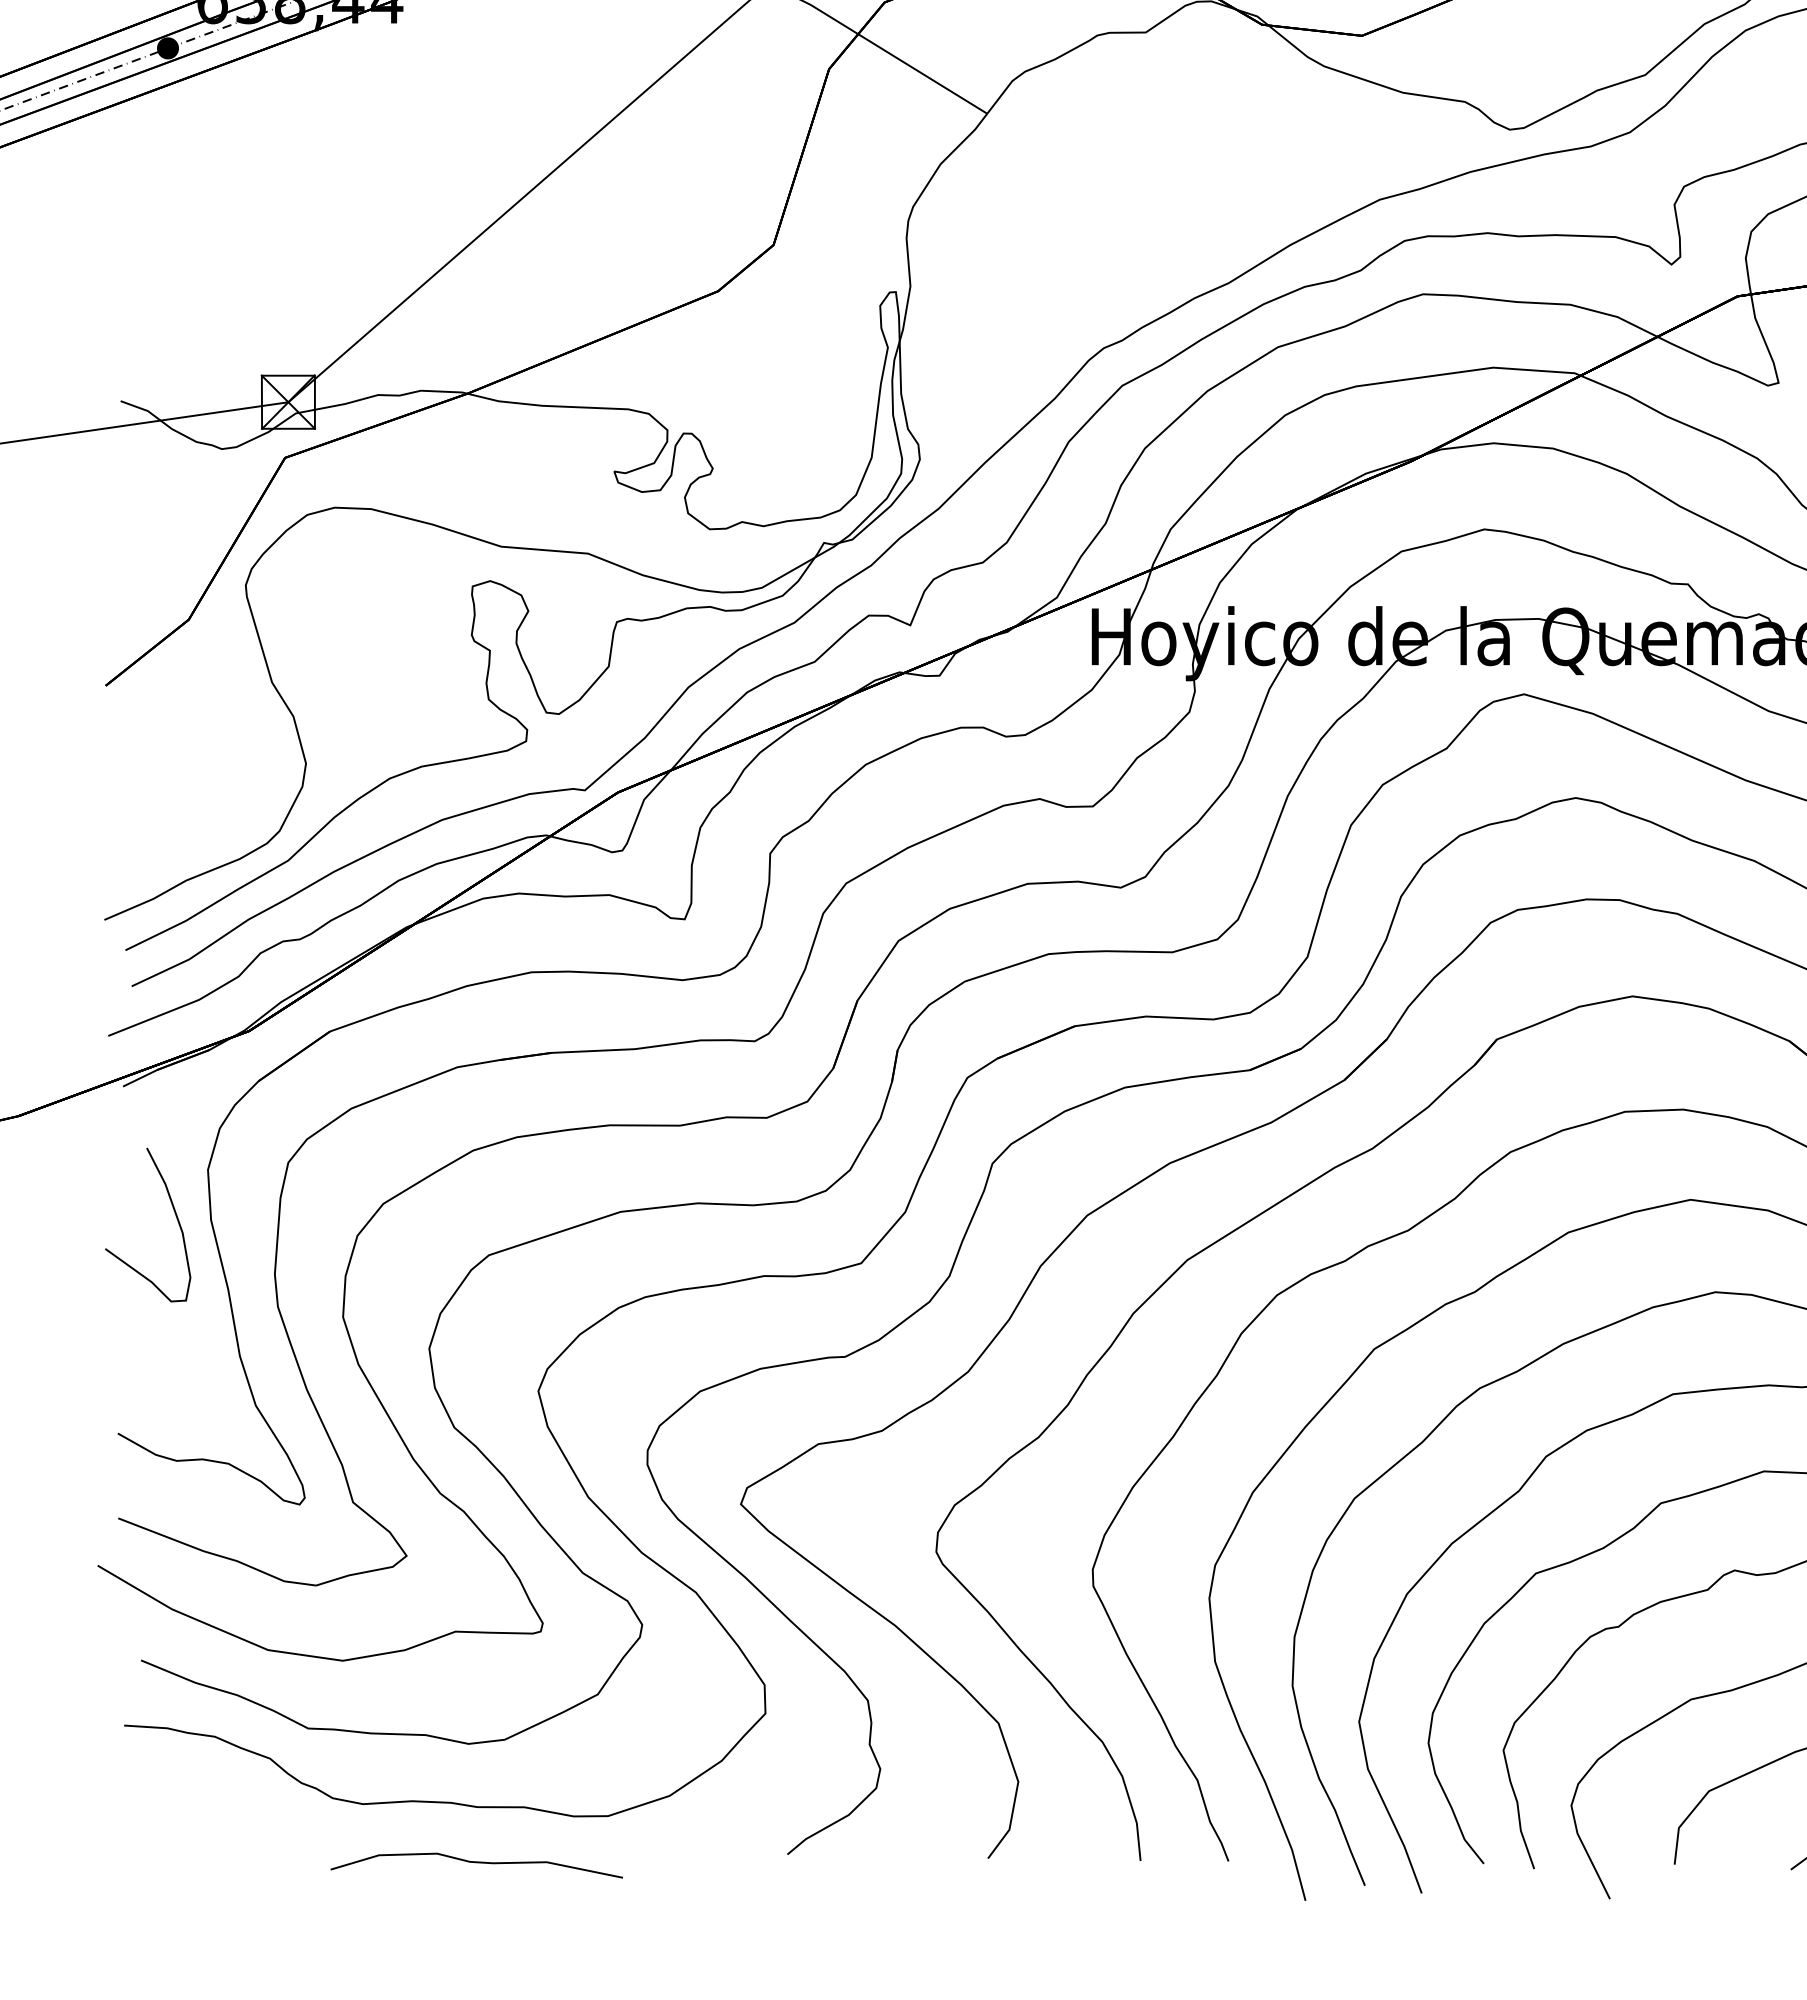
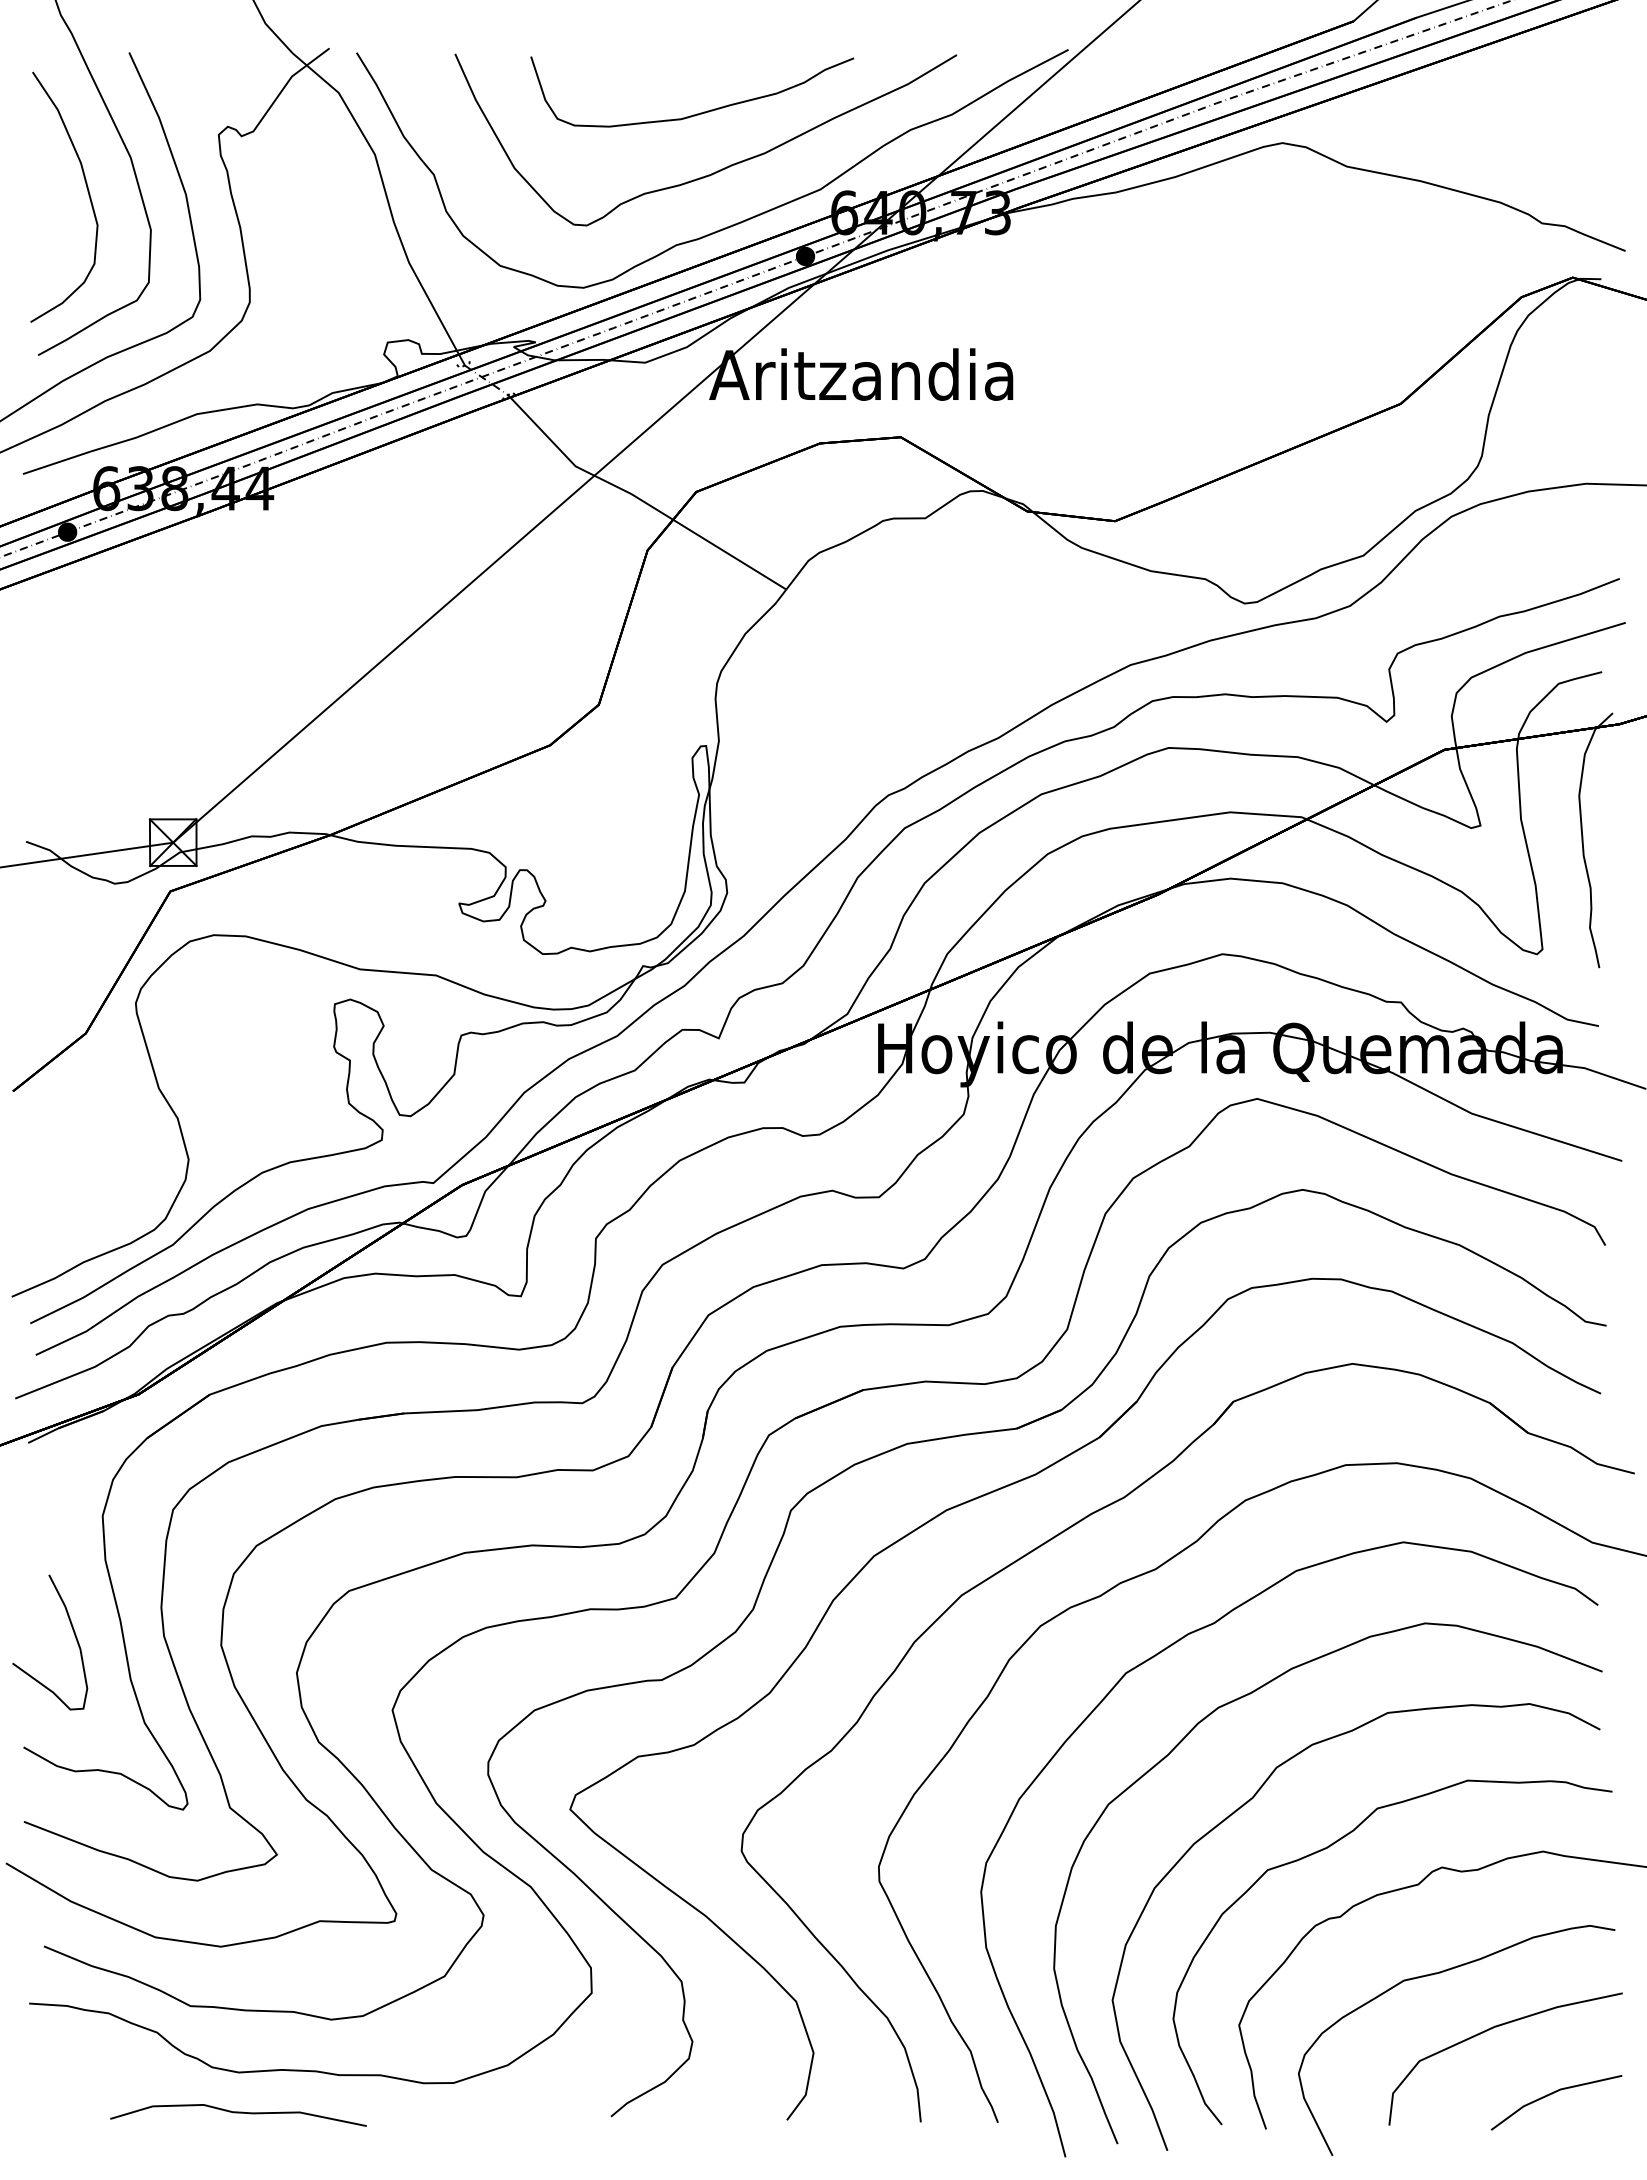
curve: (174, 1214) -> (73, 1633), moved
curve: (476, 1863) -> (238, 2113), moved

